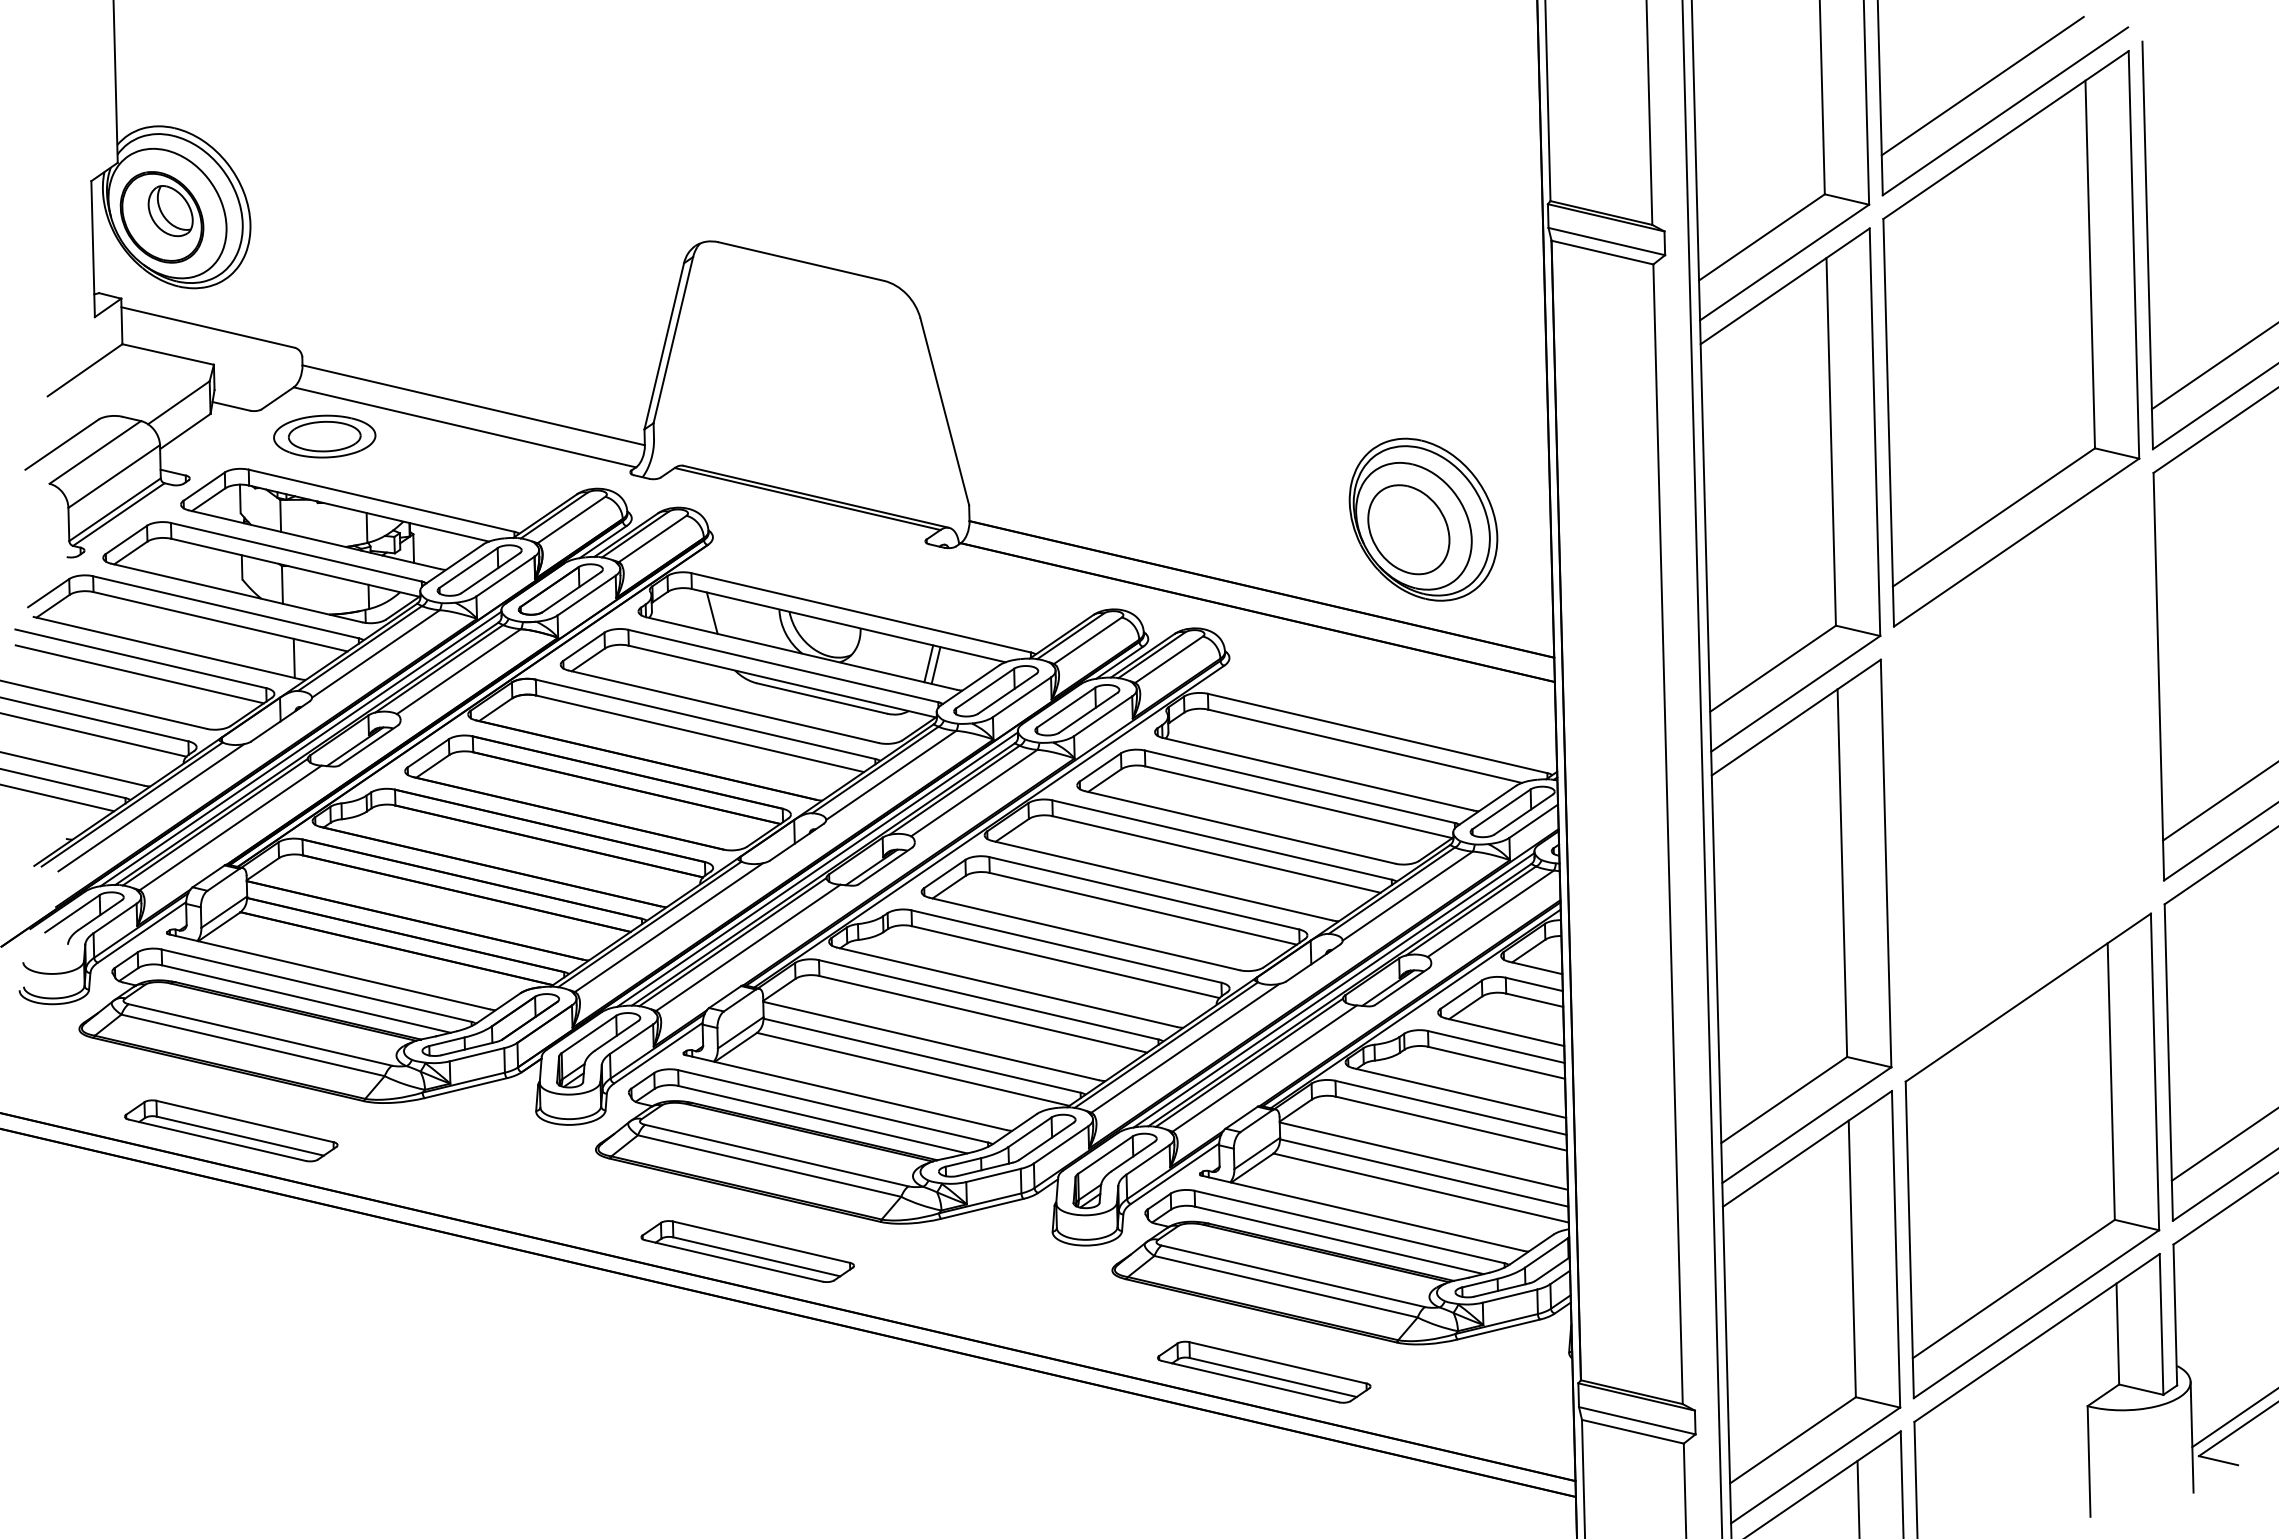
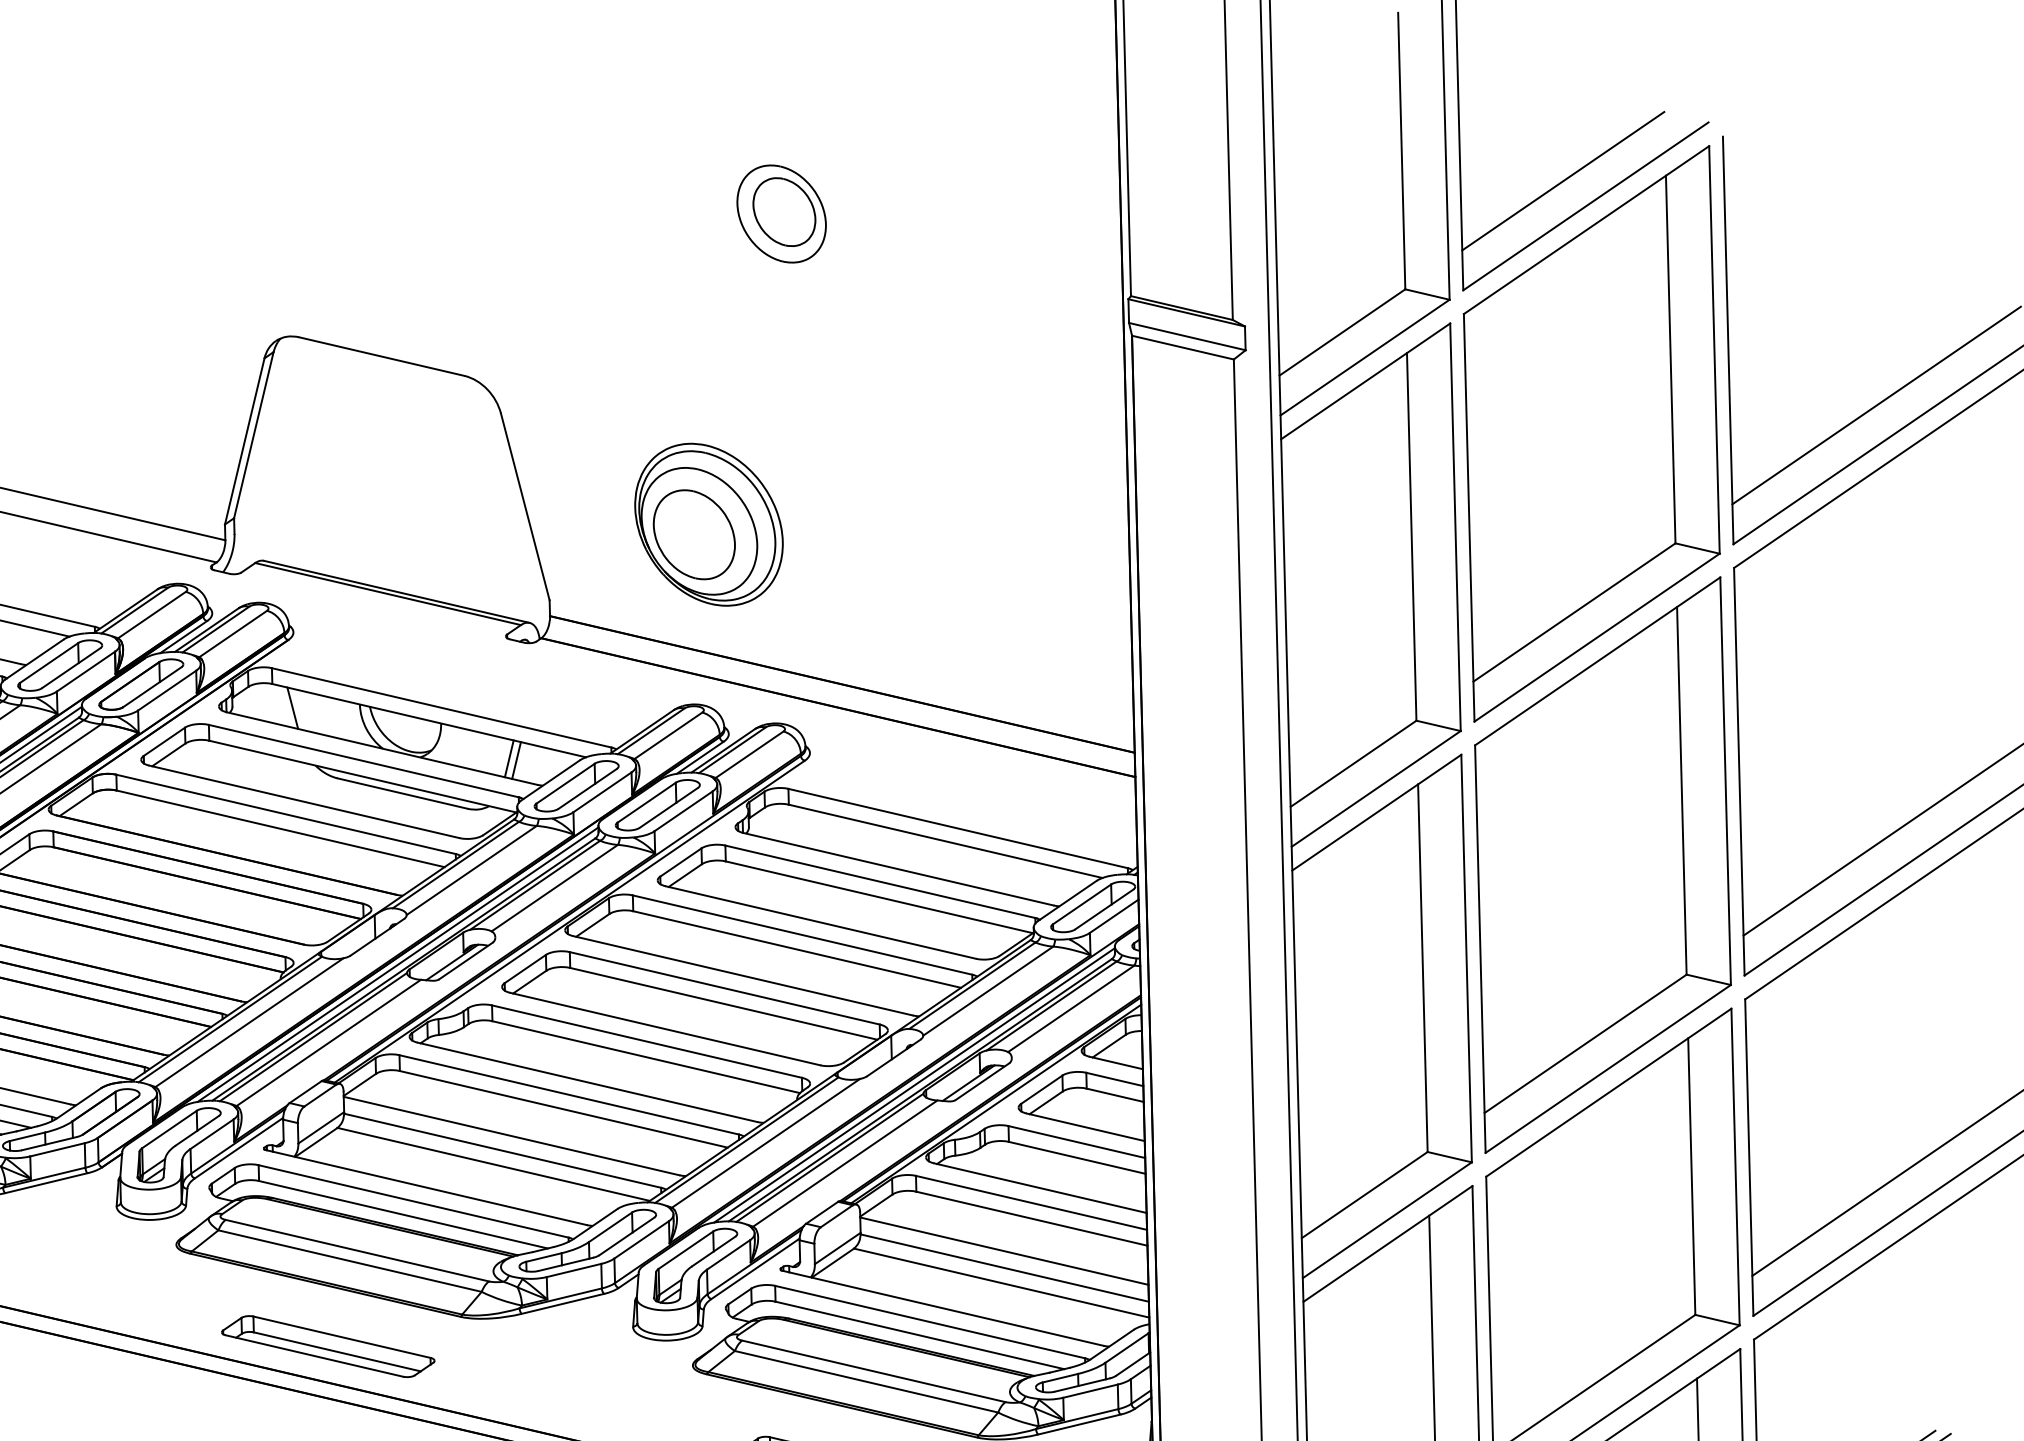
part: (1201, 118) -> (782, 213), added
part: (1423, 519) -> (709, 524), moved
part: (2022, 769) -> (1603, 864), added

